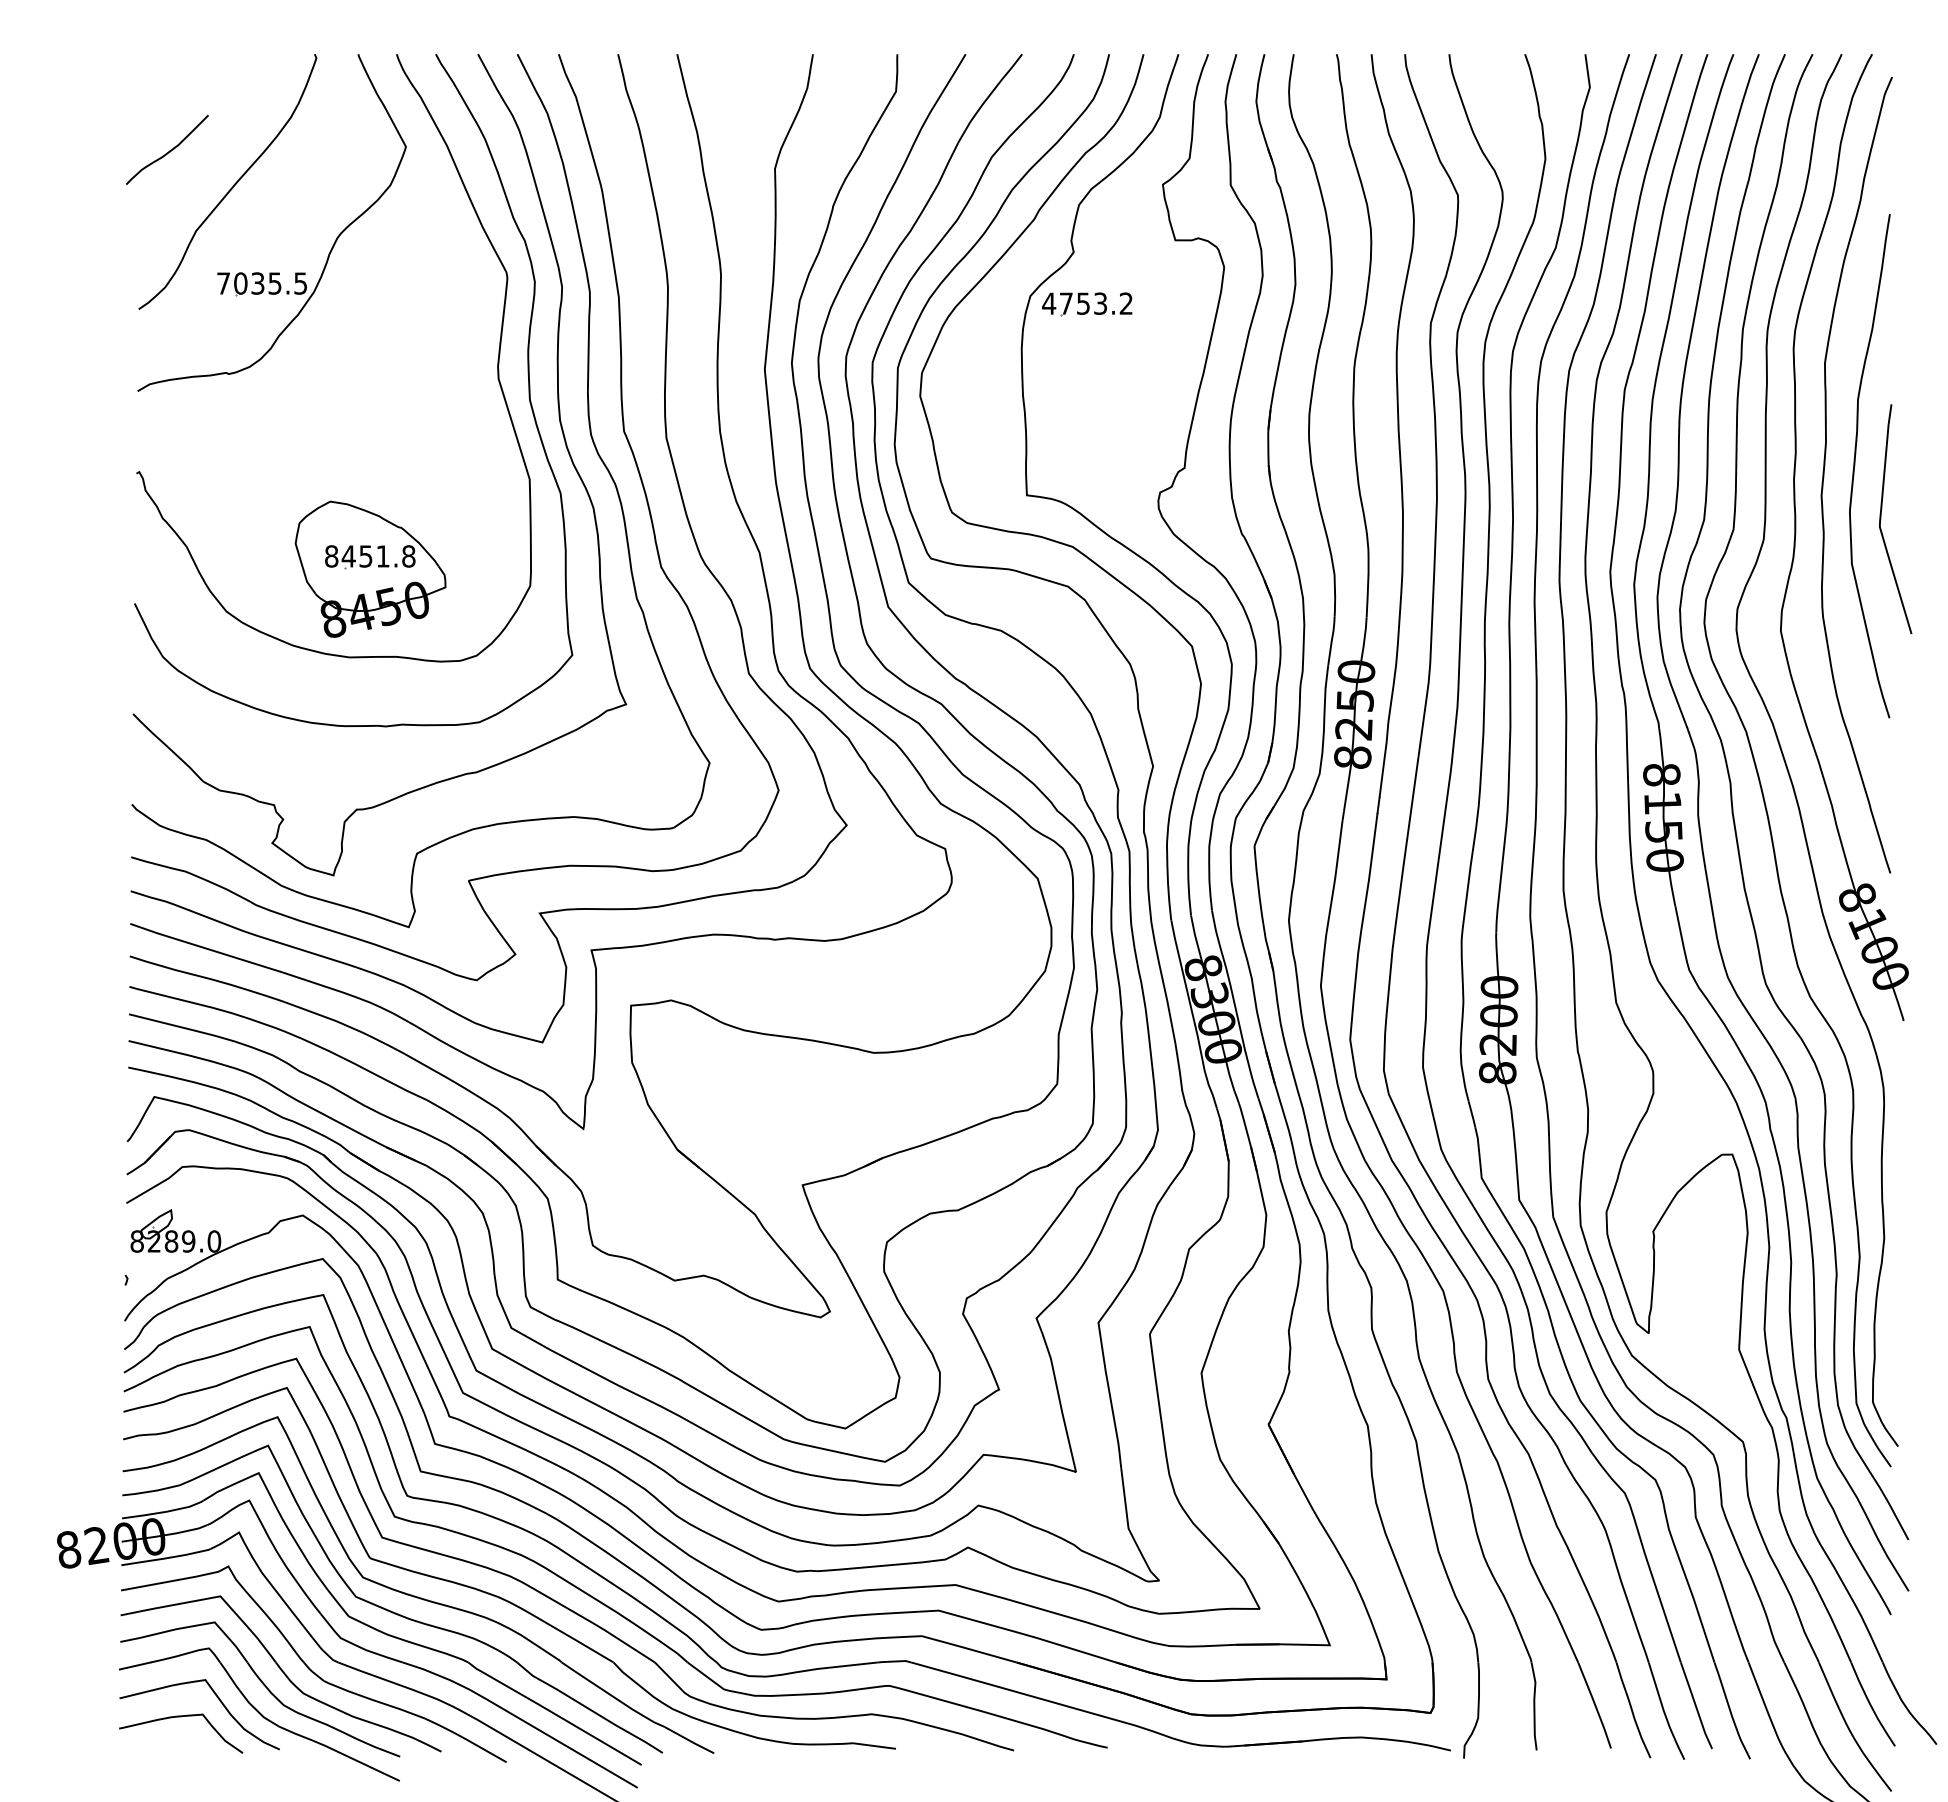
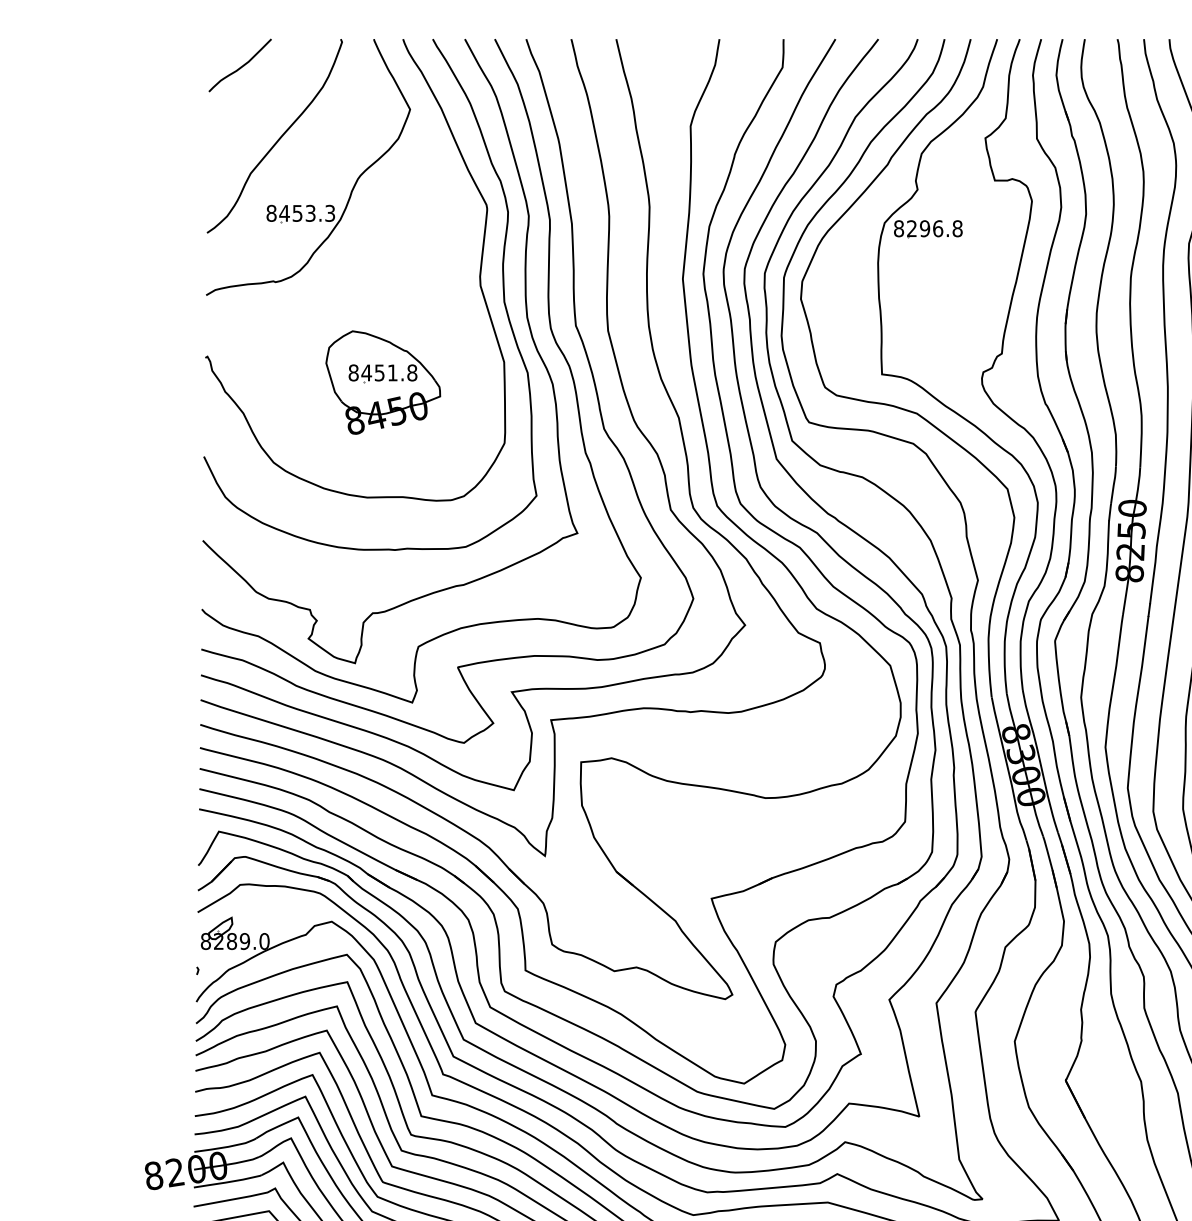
curve: (169, 150) -> (241, 65), moved
text: (262, 283) -> (301, 213), 7035.5 -> 8453.3
text: (1087, 303) -> (928, 228), 4753.2 -> 8296.8
part: (370, 568) -> (383, 382), moved

